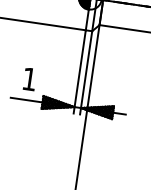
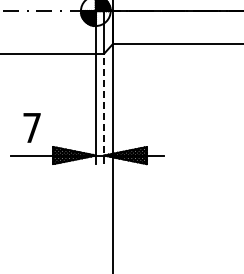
line: (86, 72) -> (104, 108), solid -> dashed
text: (29, 78) -> (31, 127), 1 -> 7

